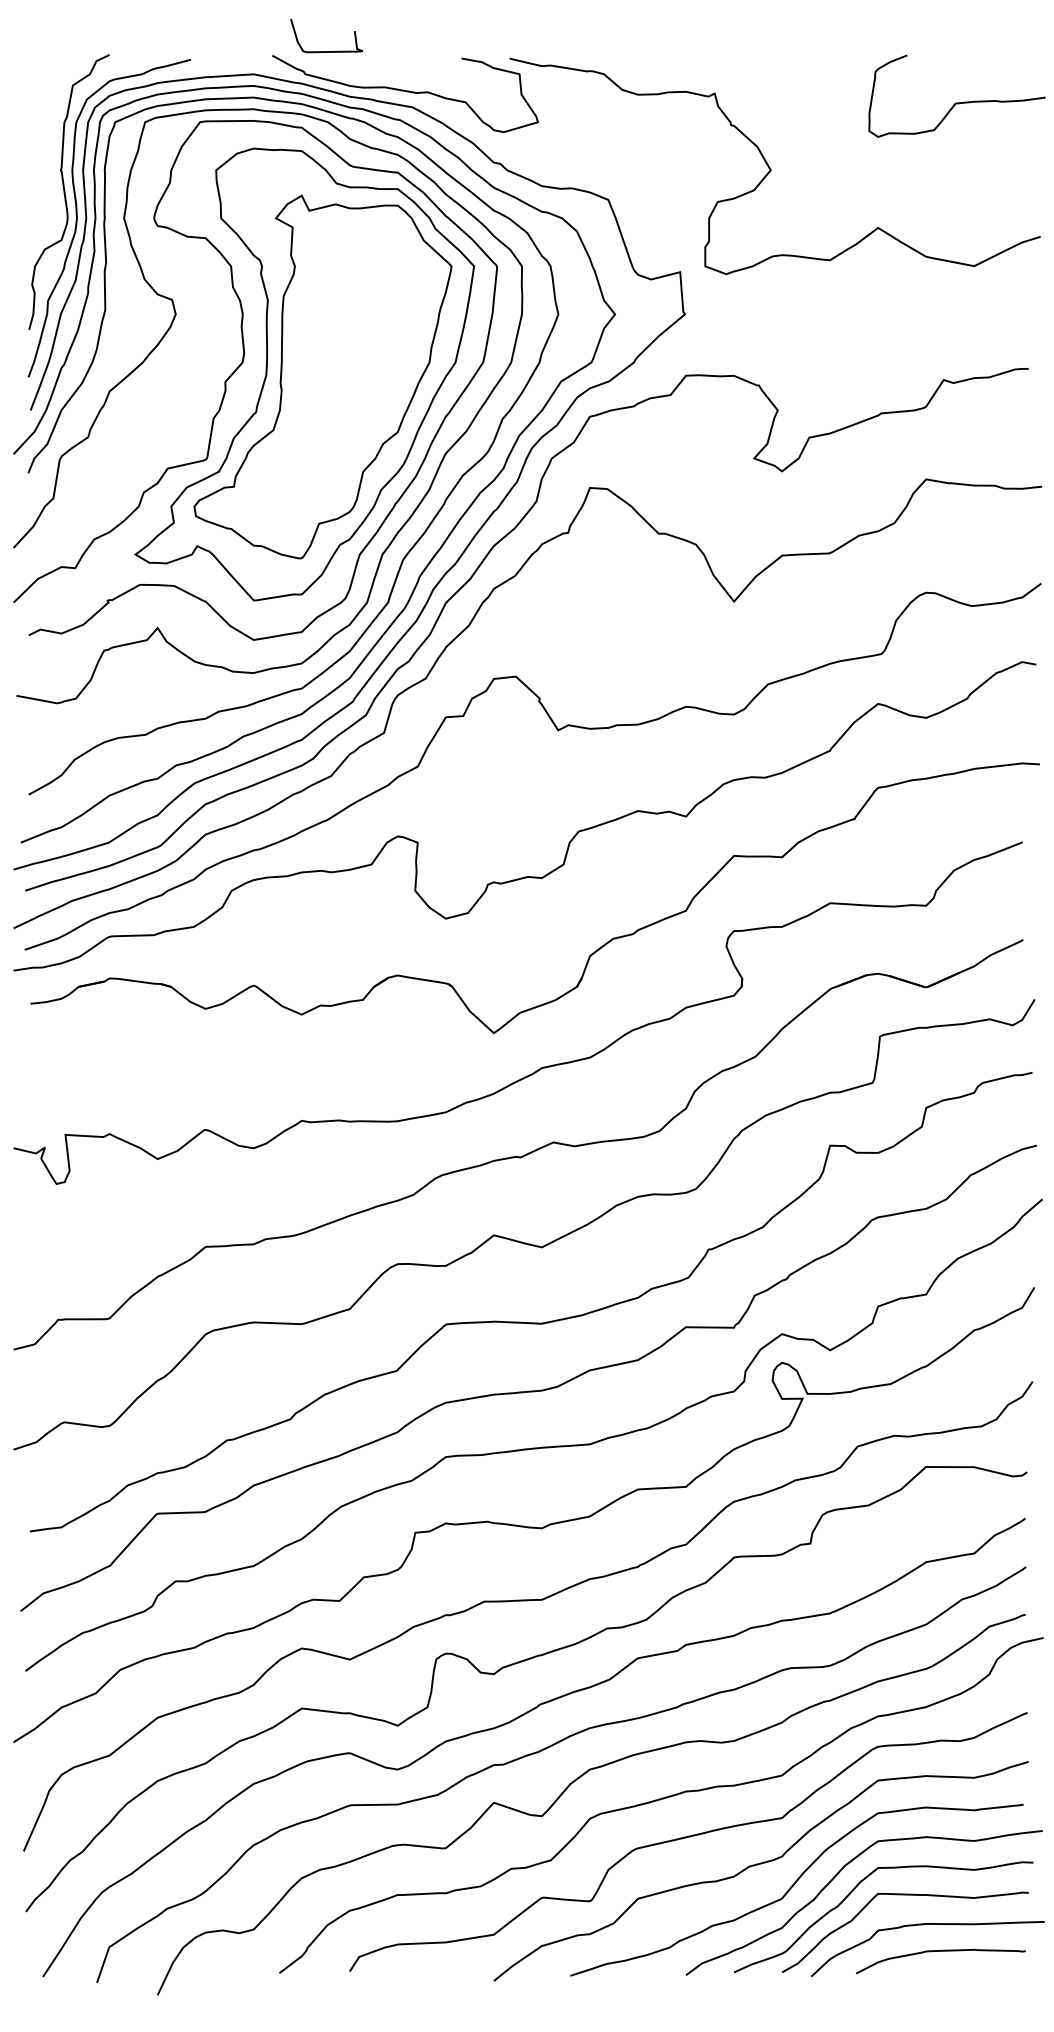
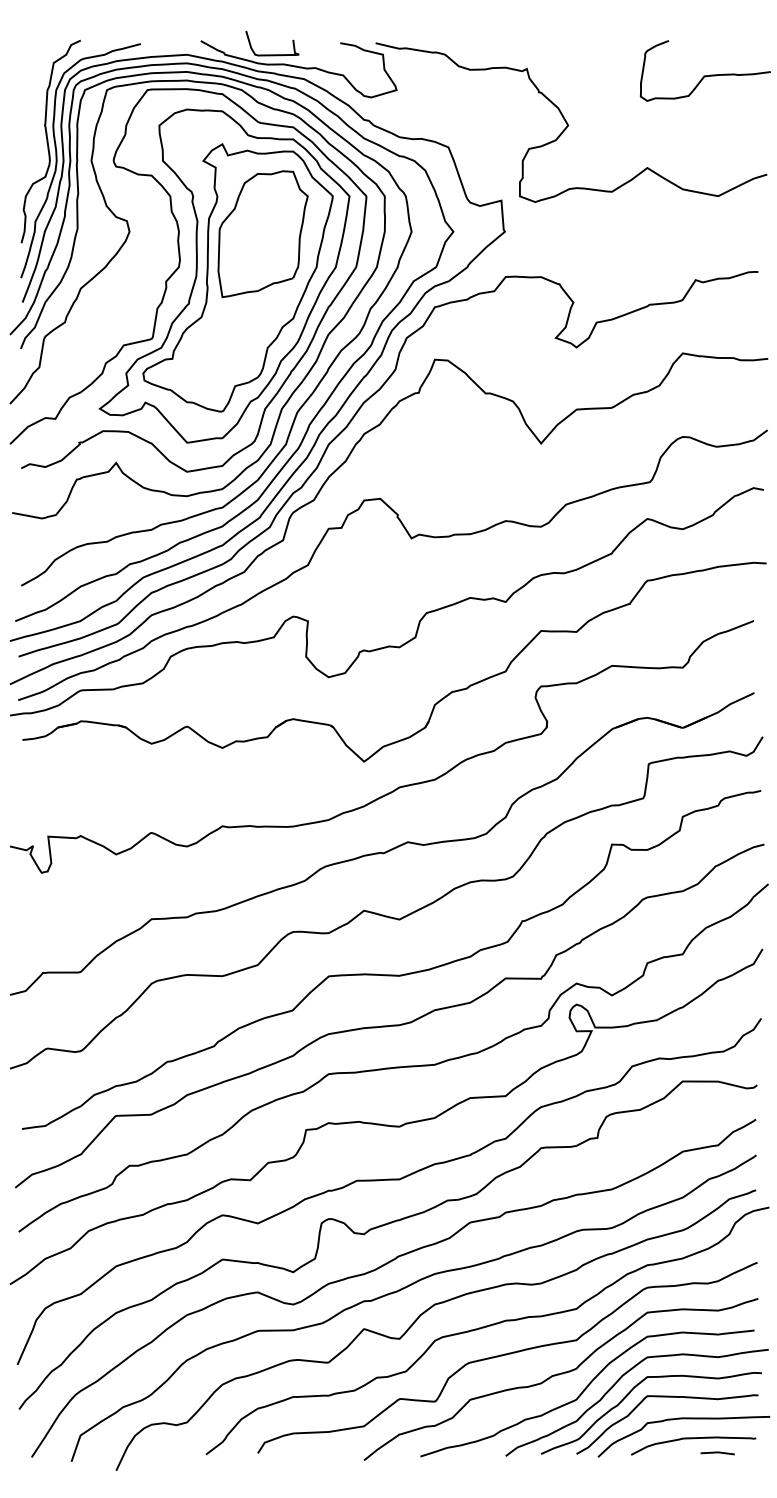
curve: (326, 51) -> (272, 54), moved
part: (356, 317) -> (262, 234), added
line: (973, 1970) -> (717, 1452), added

